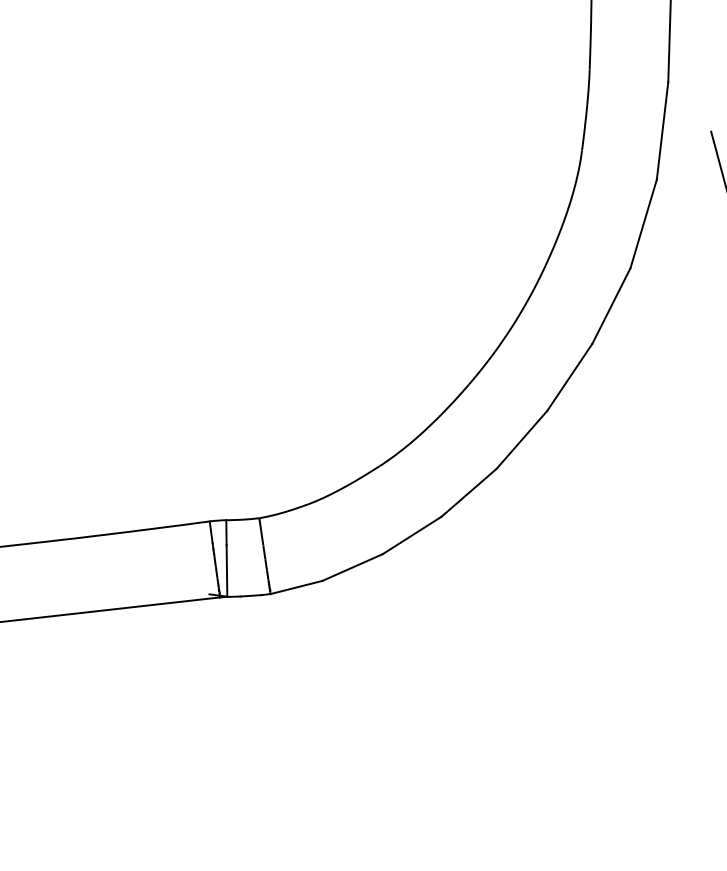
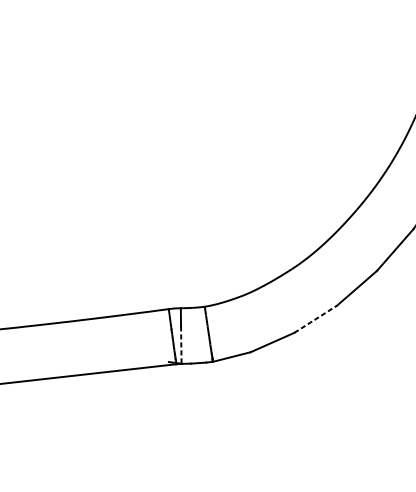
line: (412, 535) -> (315, 319), solid -> dashed
line: (226, 571) -> (180, 345), solid -> dashed

